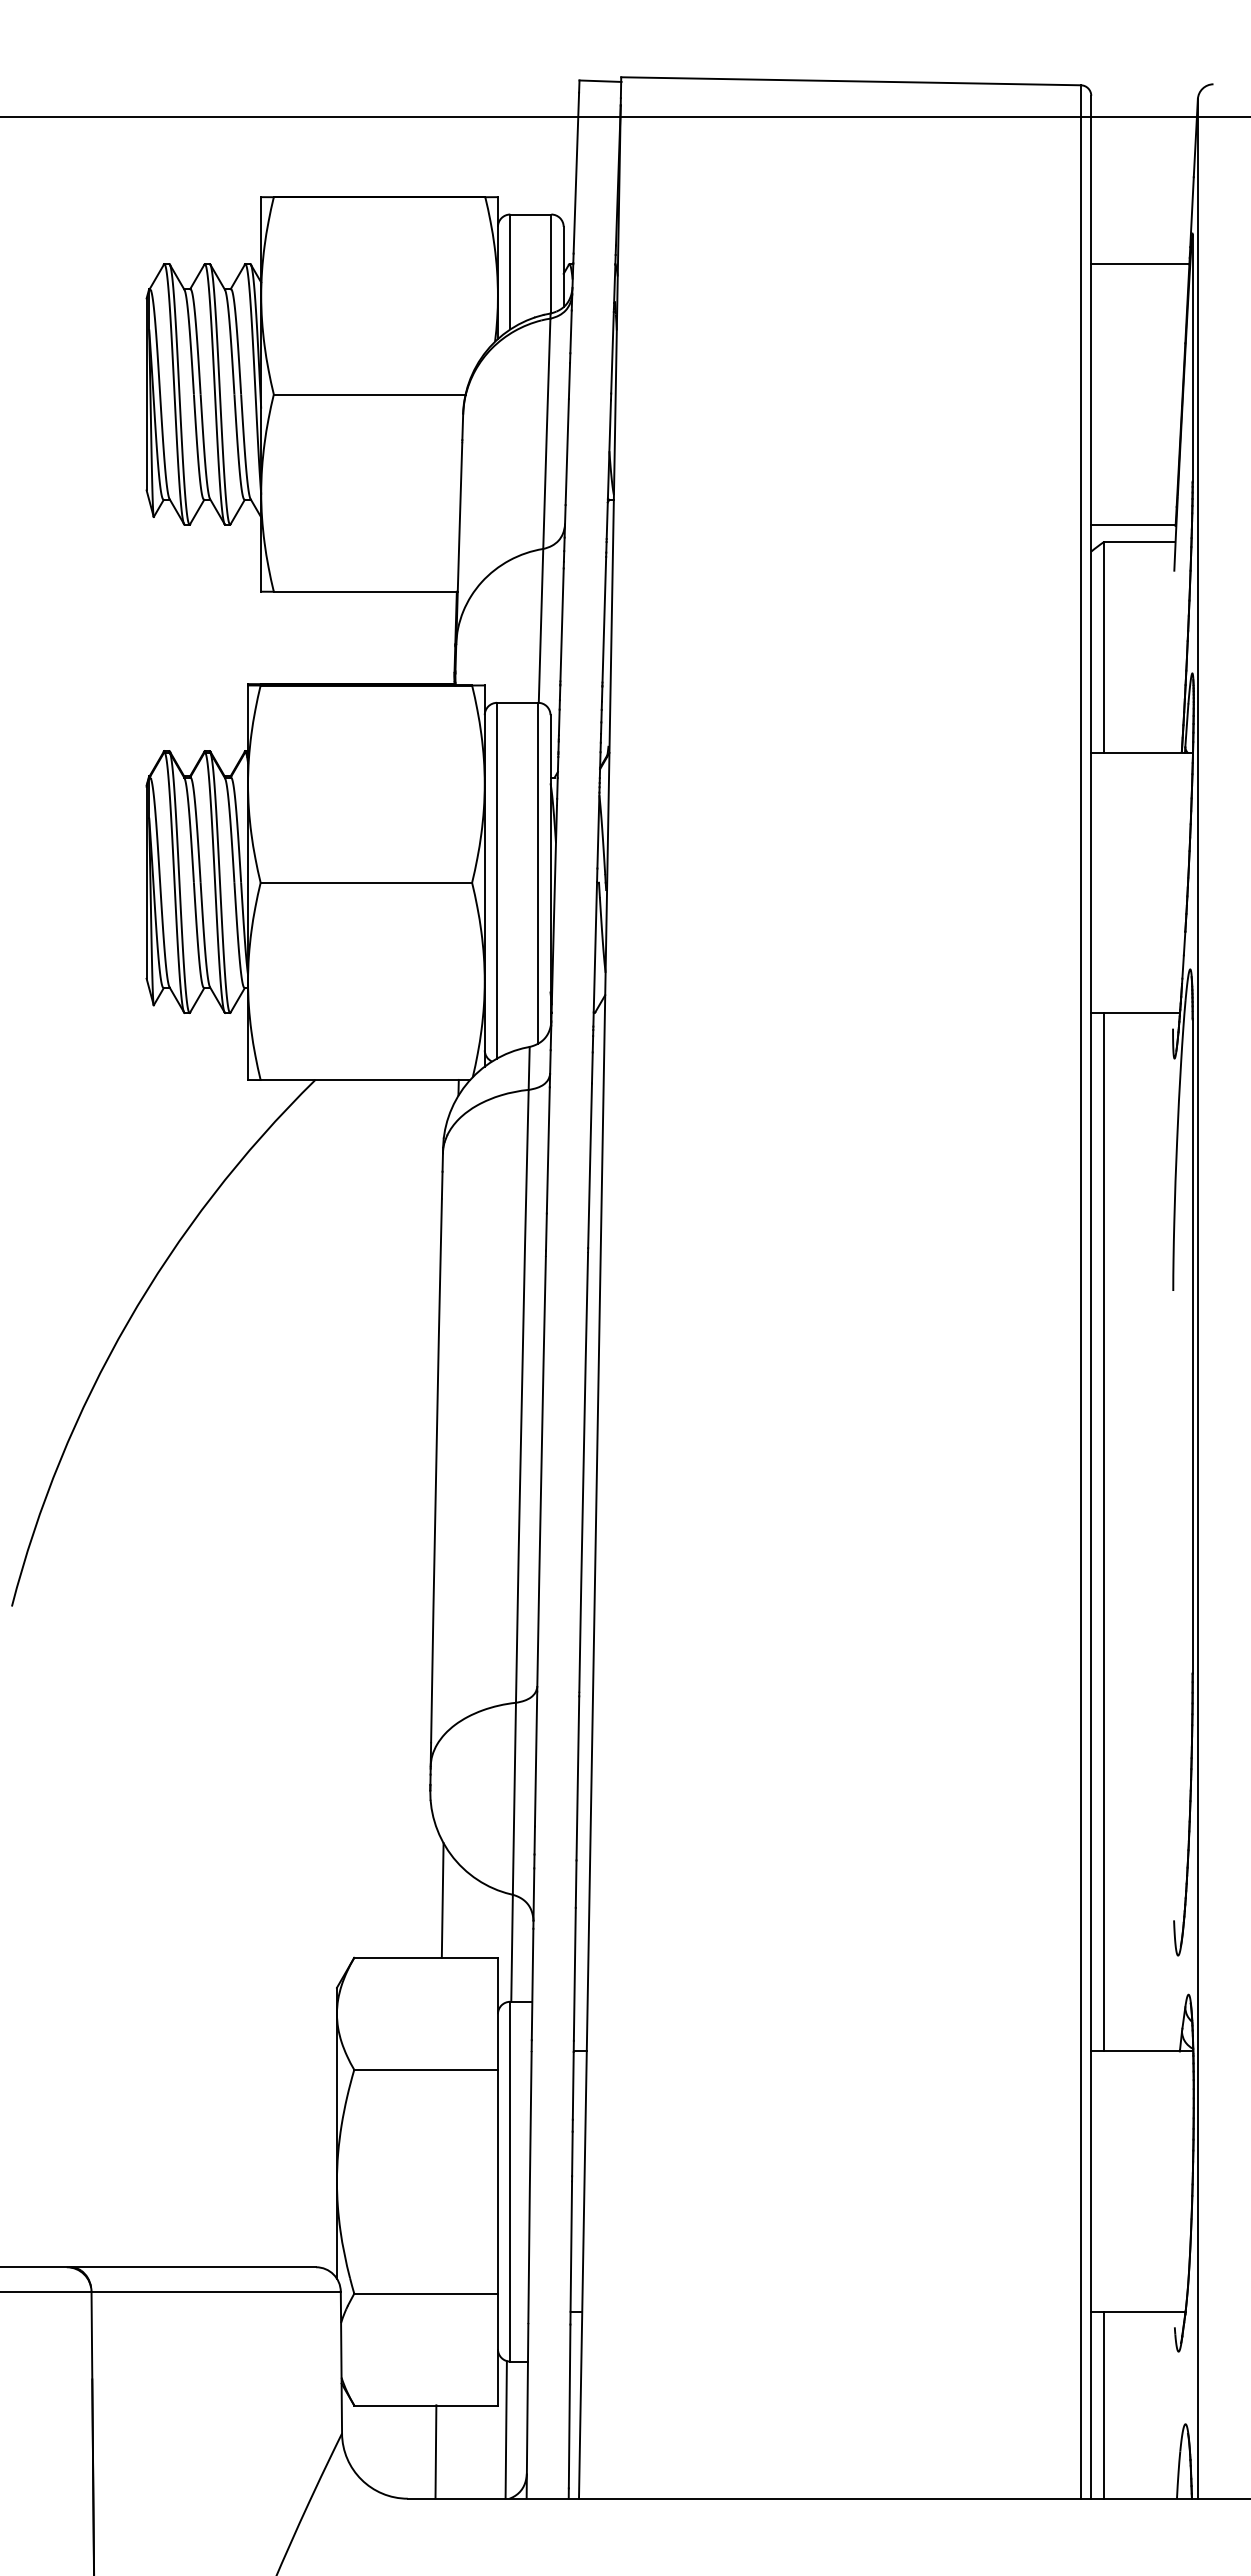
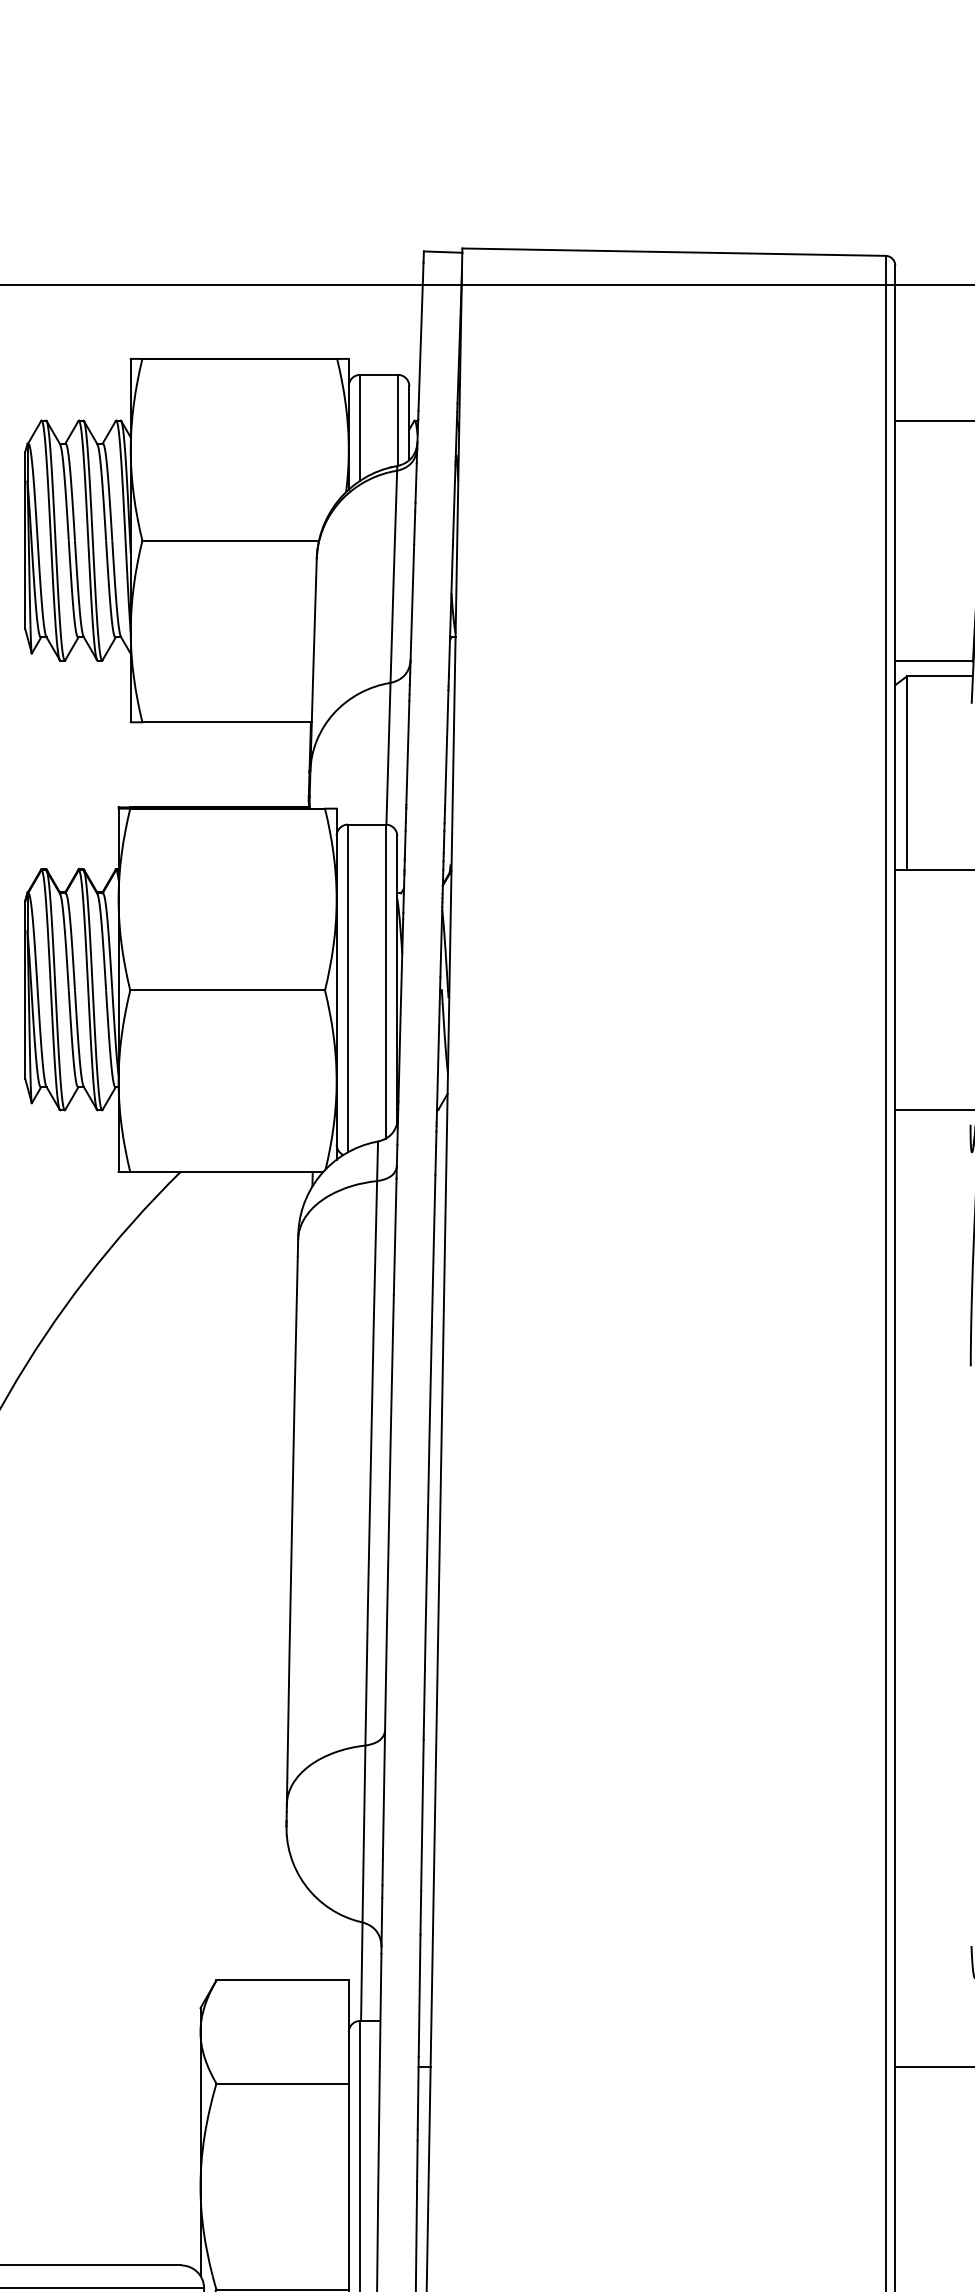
line: (1104, 1531) -> (907, 1587), removed
line: (442, 1900) -> (297, 1927), removed

